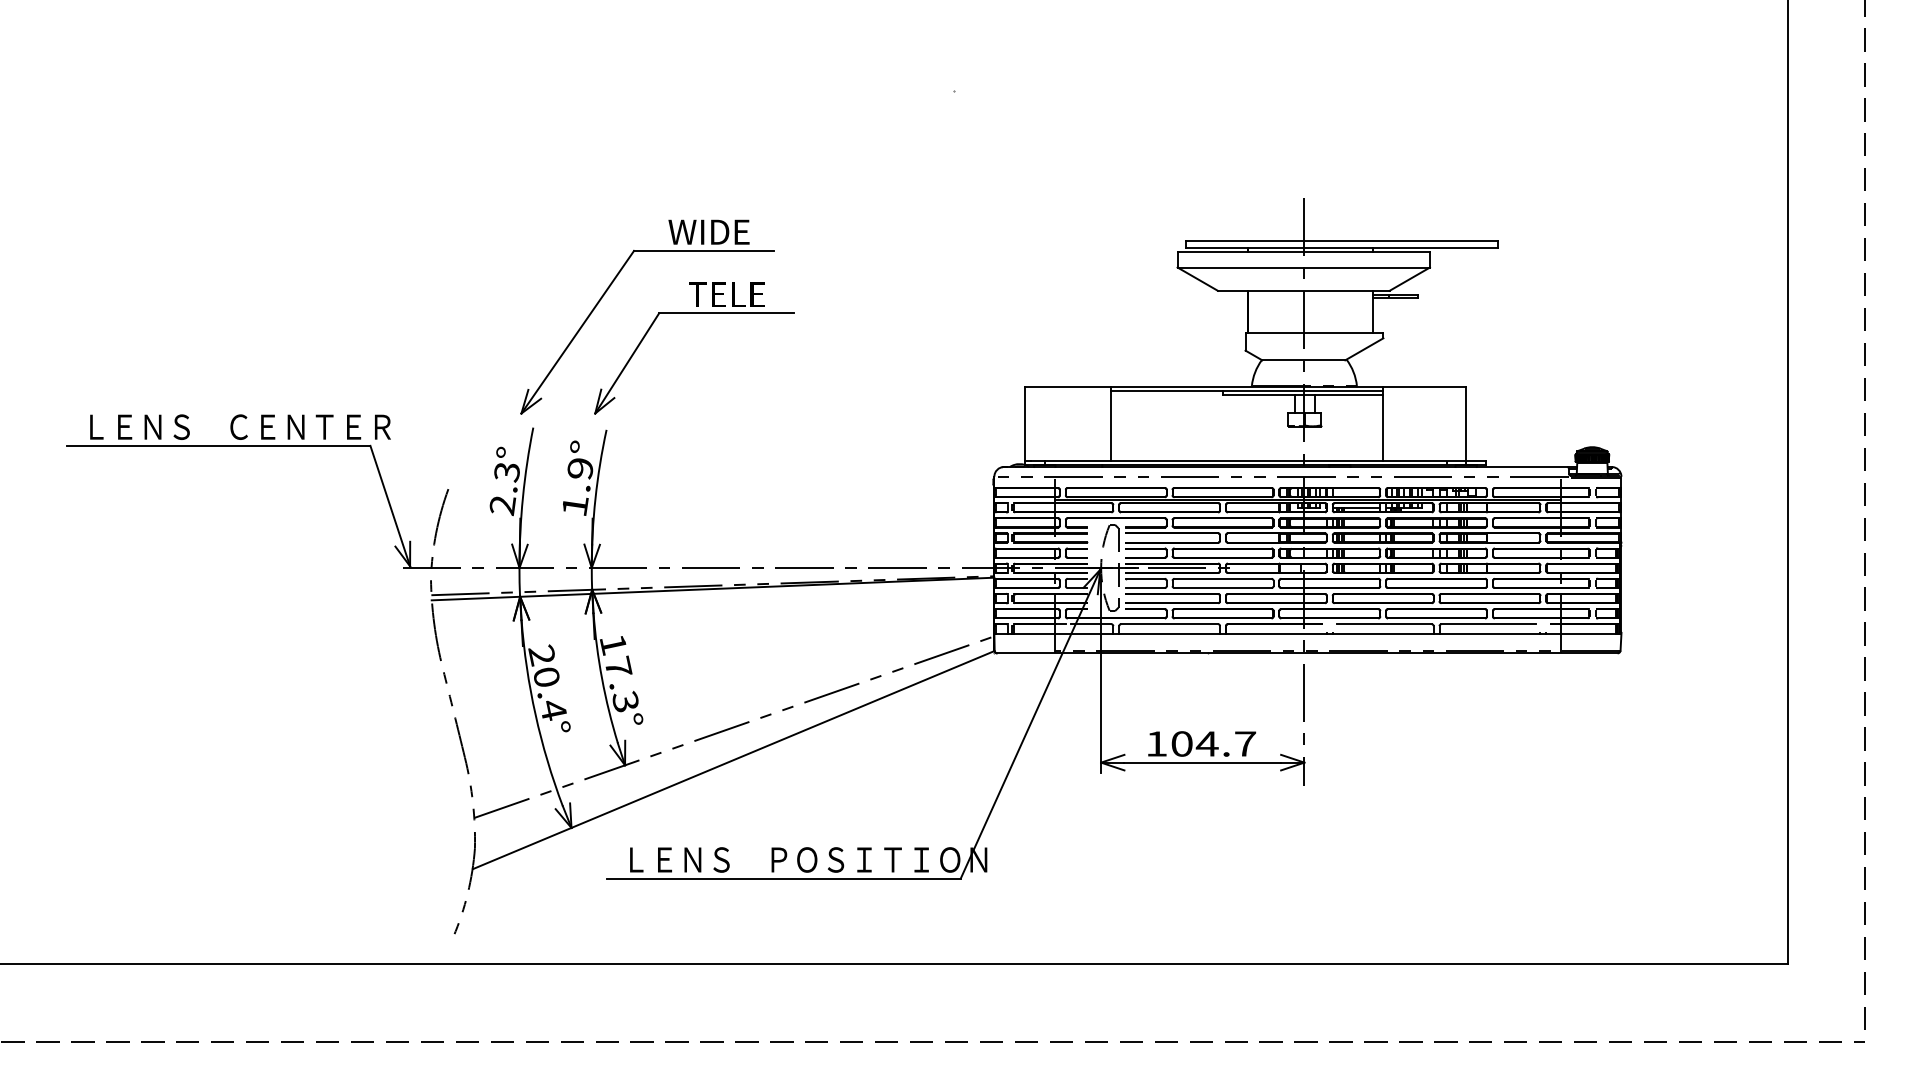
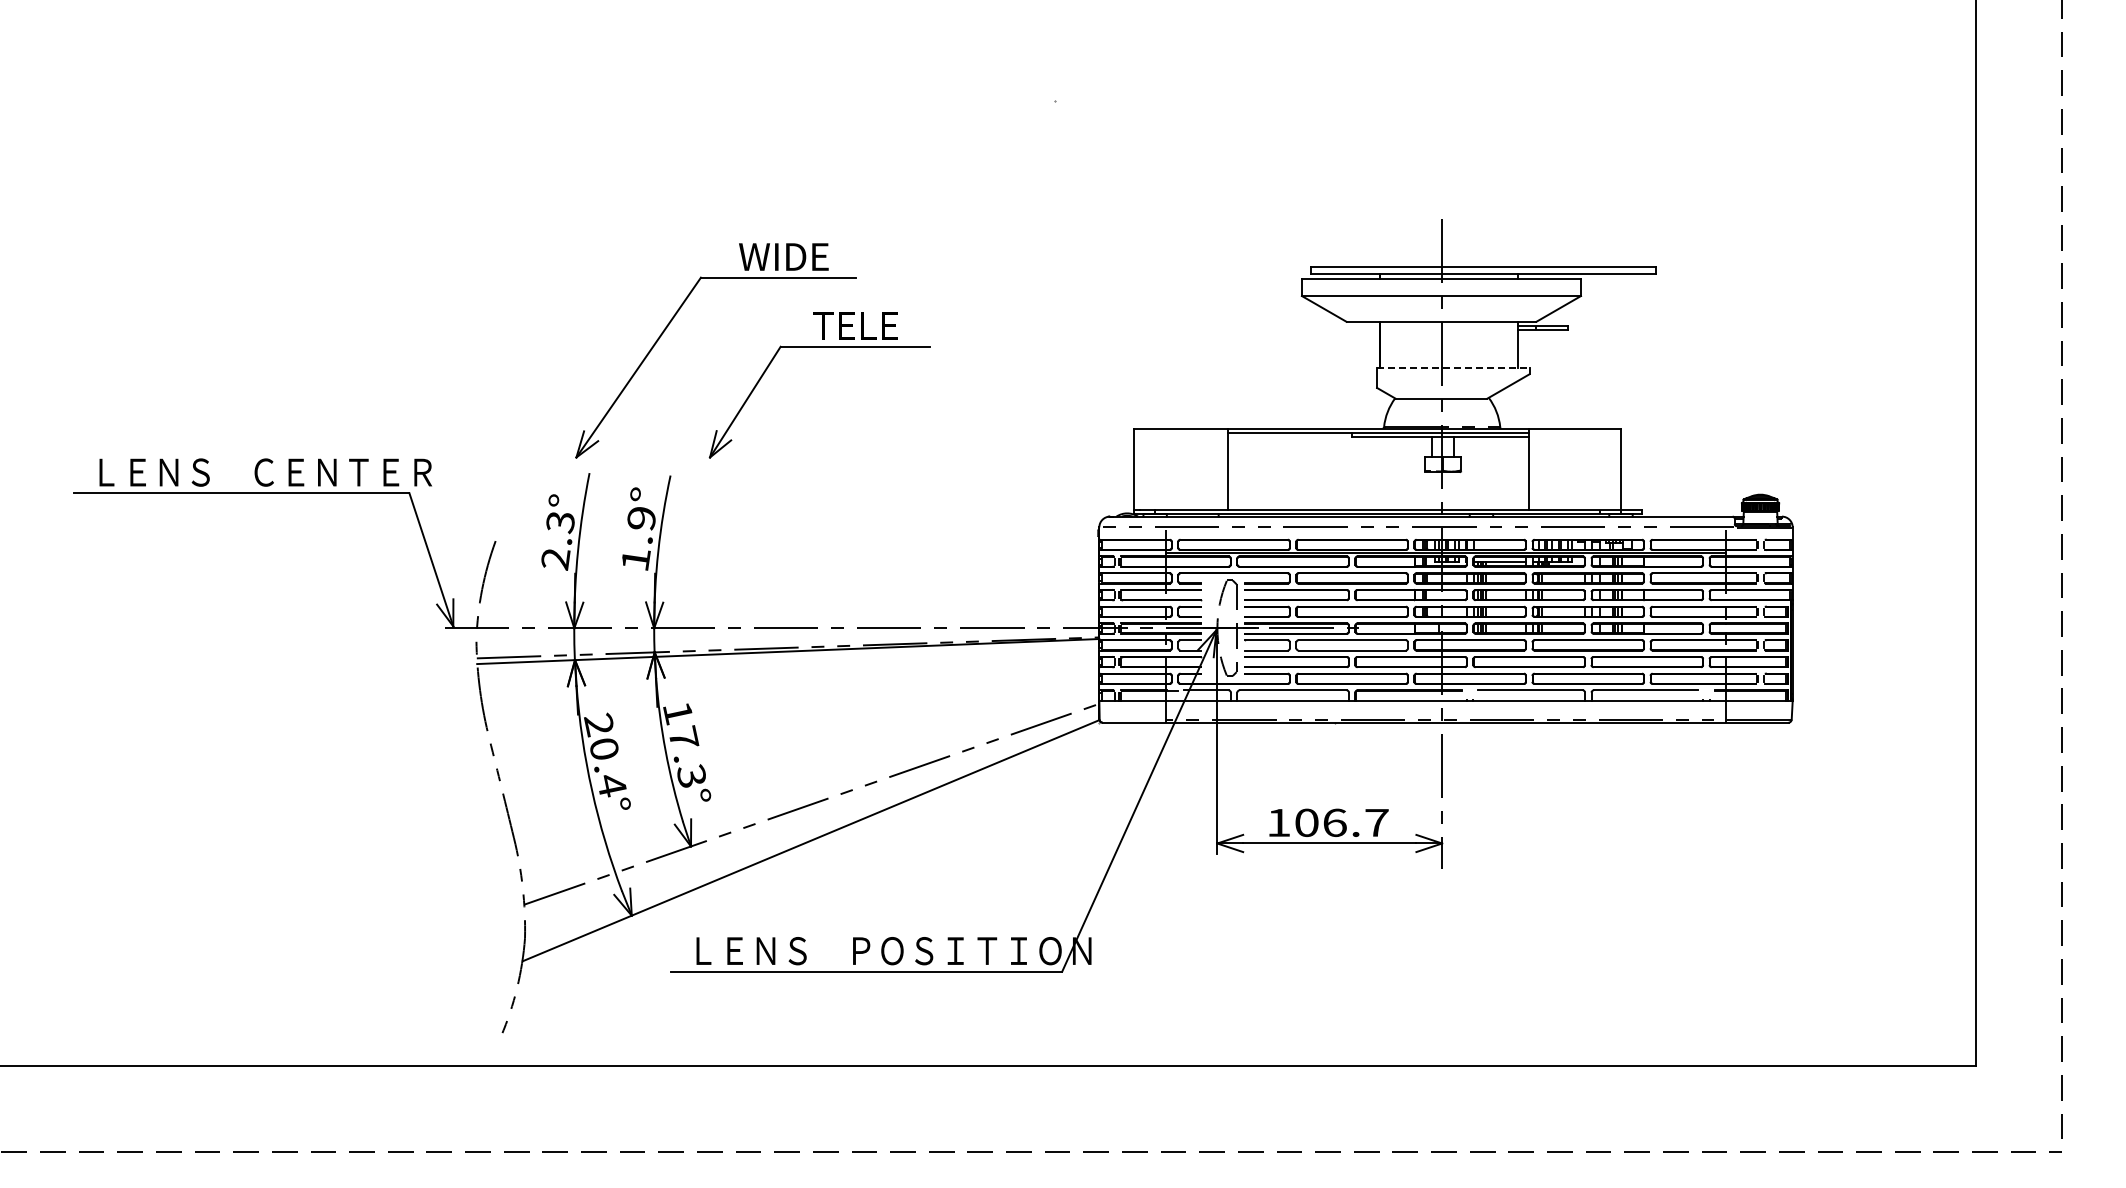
part: (694, 314) -> (819, 347), moved
line: (1314, 333) -> (1453, 368), solid -> dashed
text: (1207, 743) -> (1334, 822), 104.7 -> 106.7

